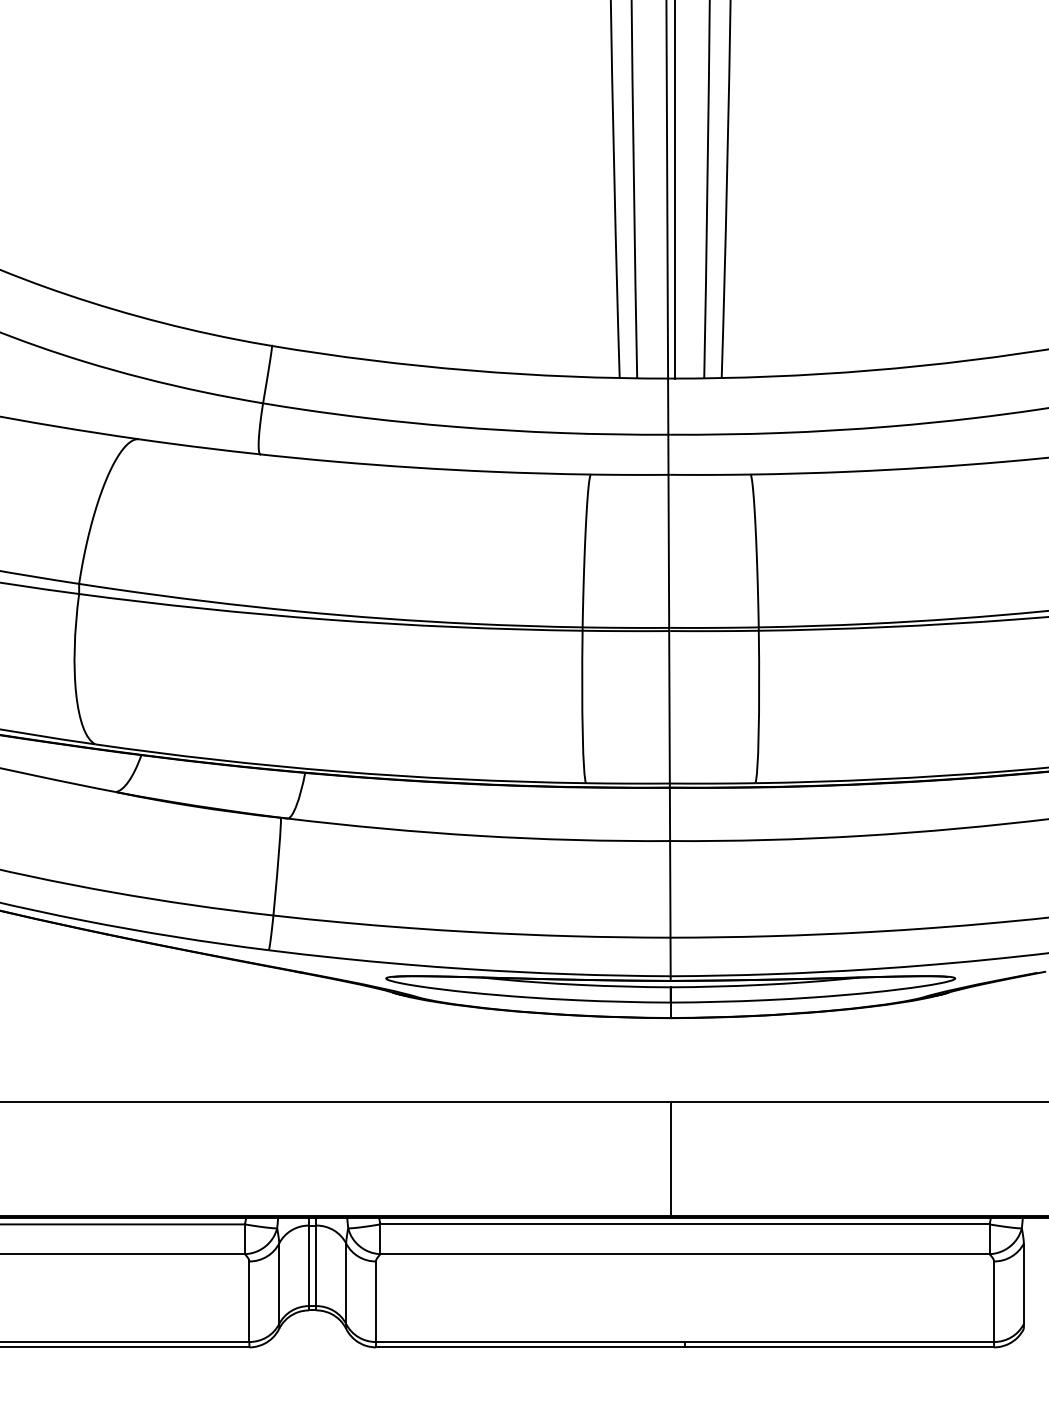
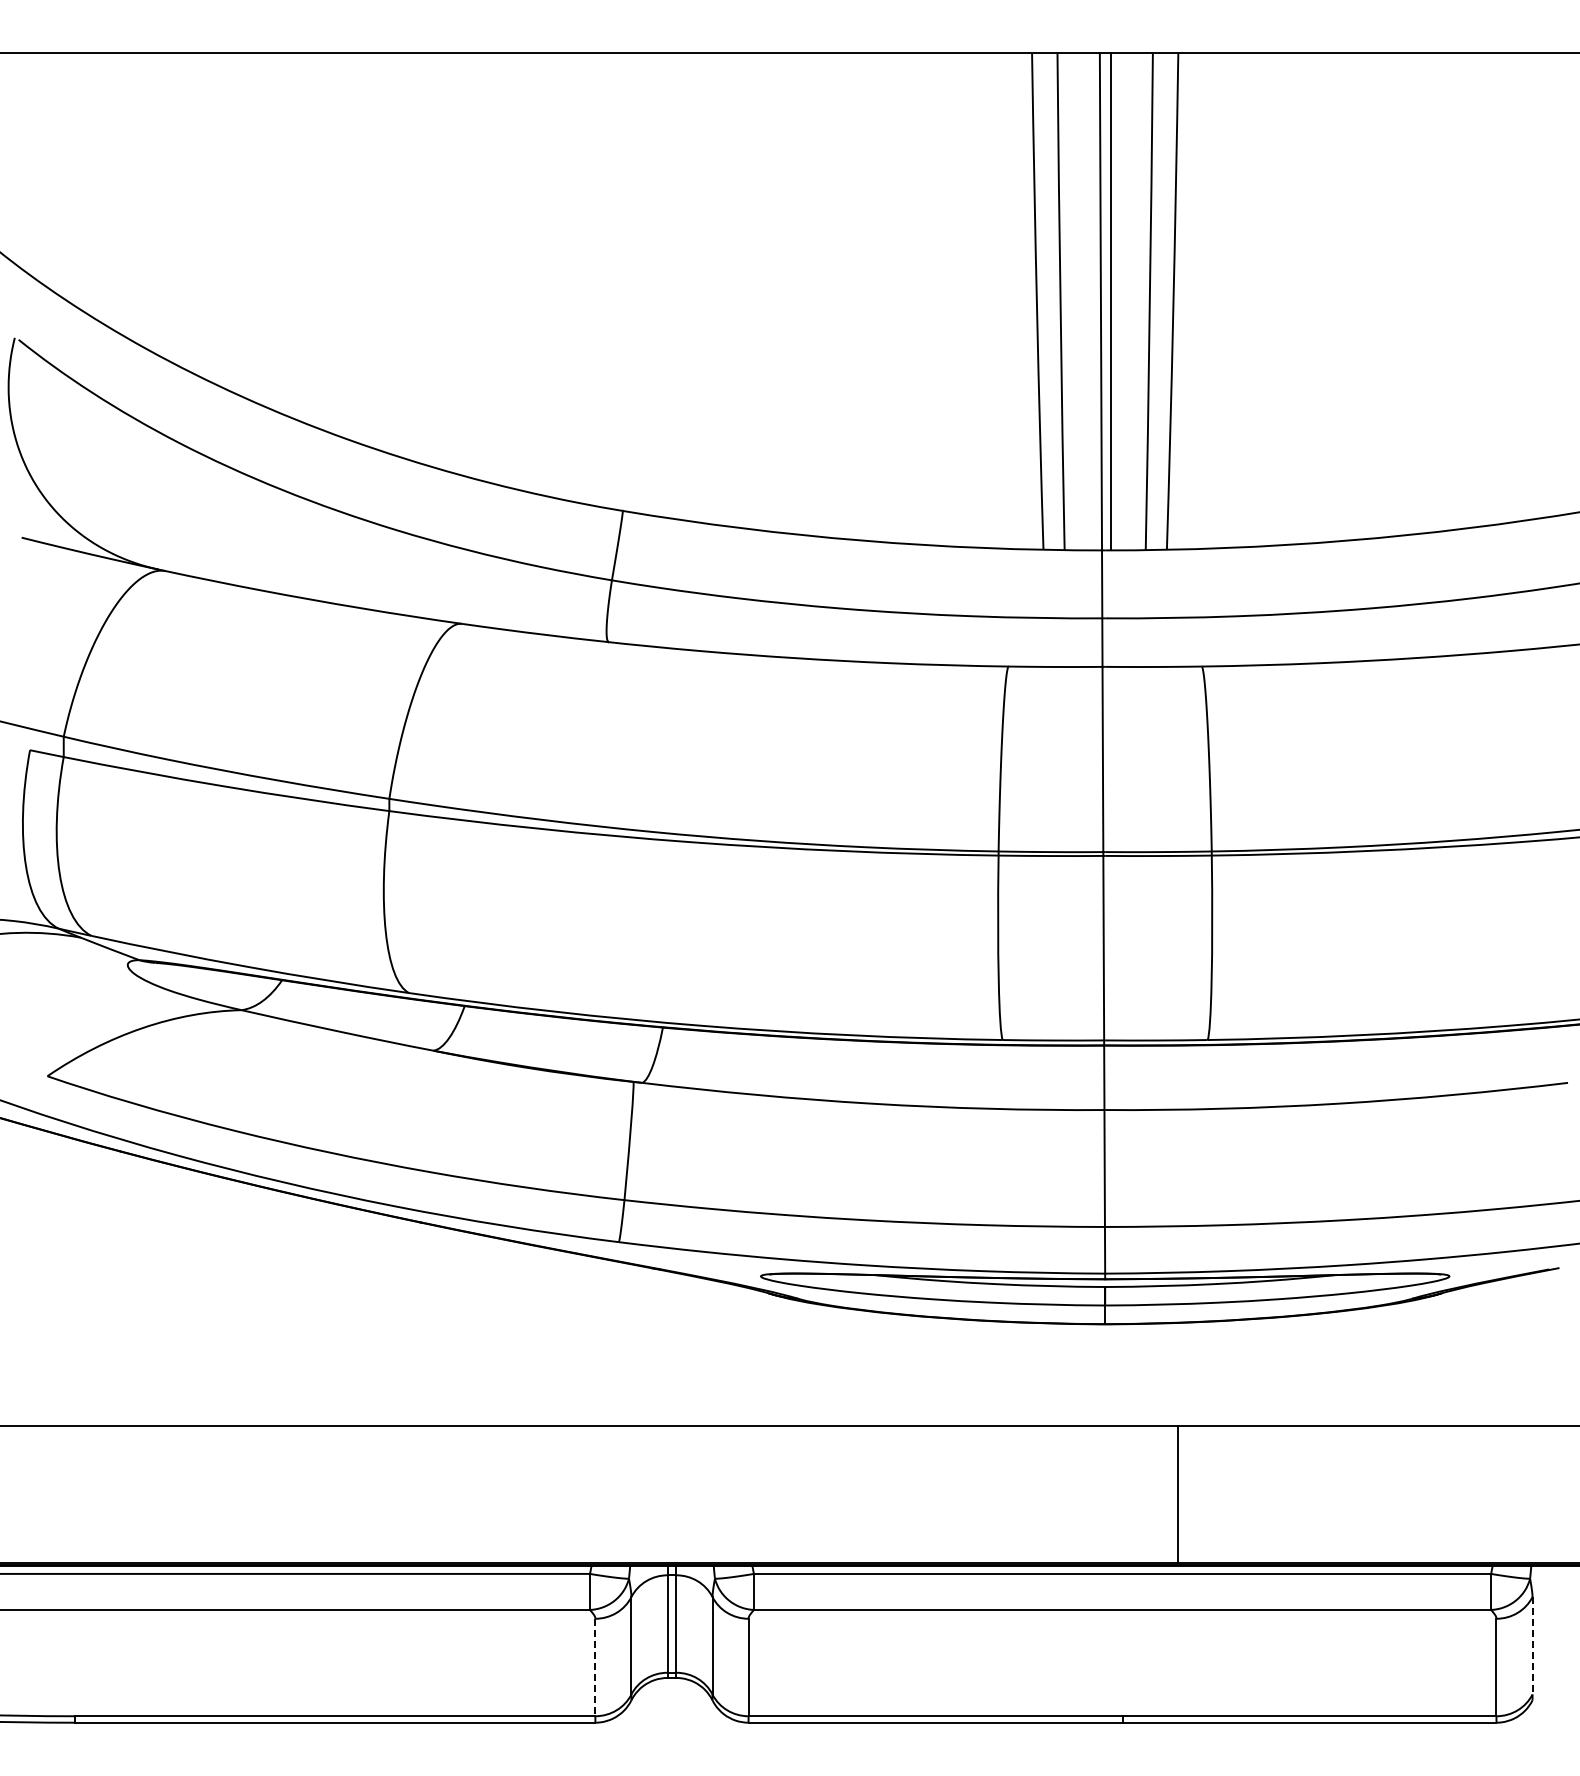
line: (670, 1158) -> (1178, 1494), moved
line: (1023, 1283) -> (1532, 1645), solid -> dashed
line: (249, 1301) -> (595, 1667), solid -> dashed

